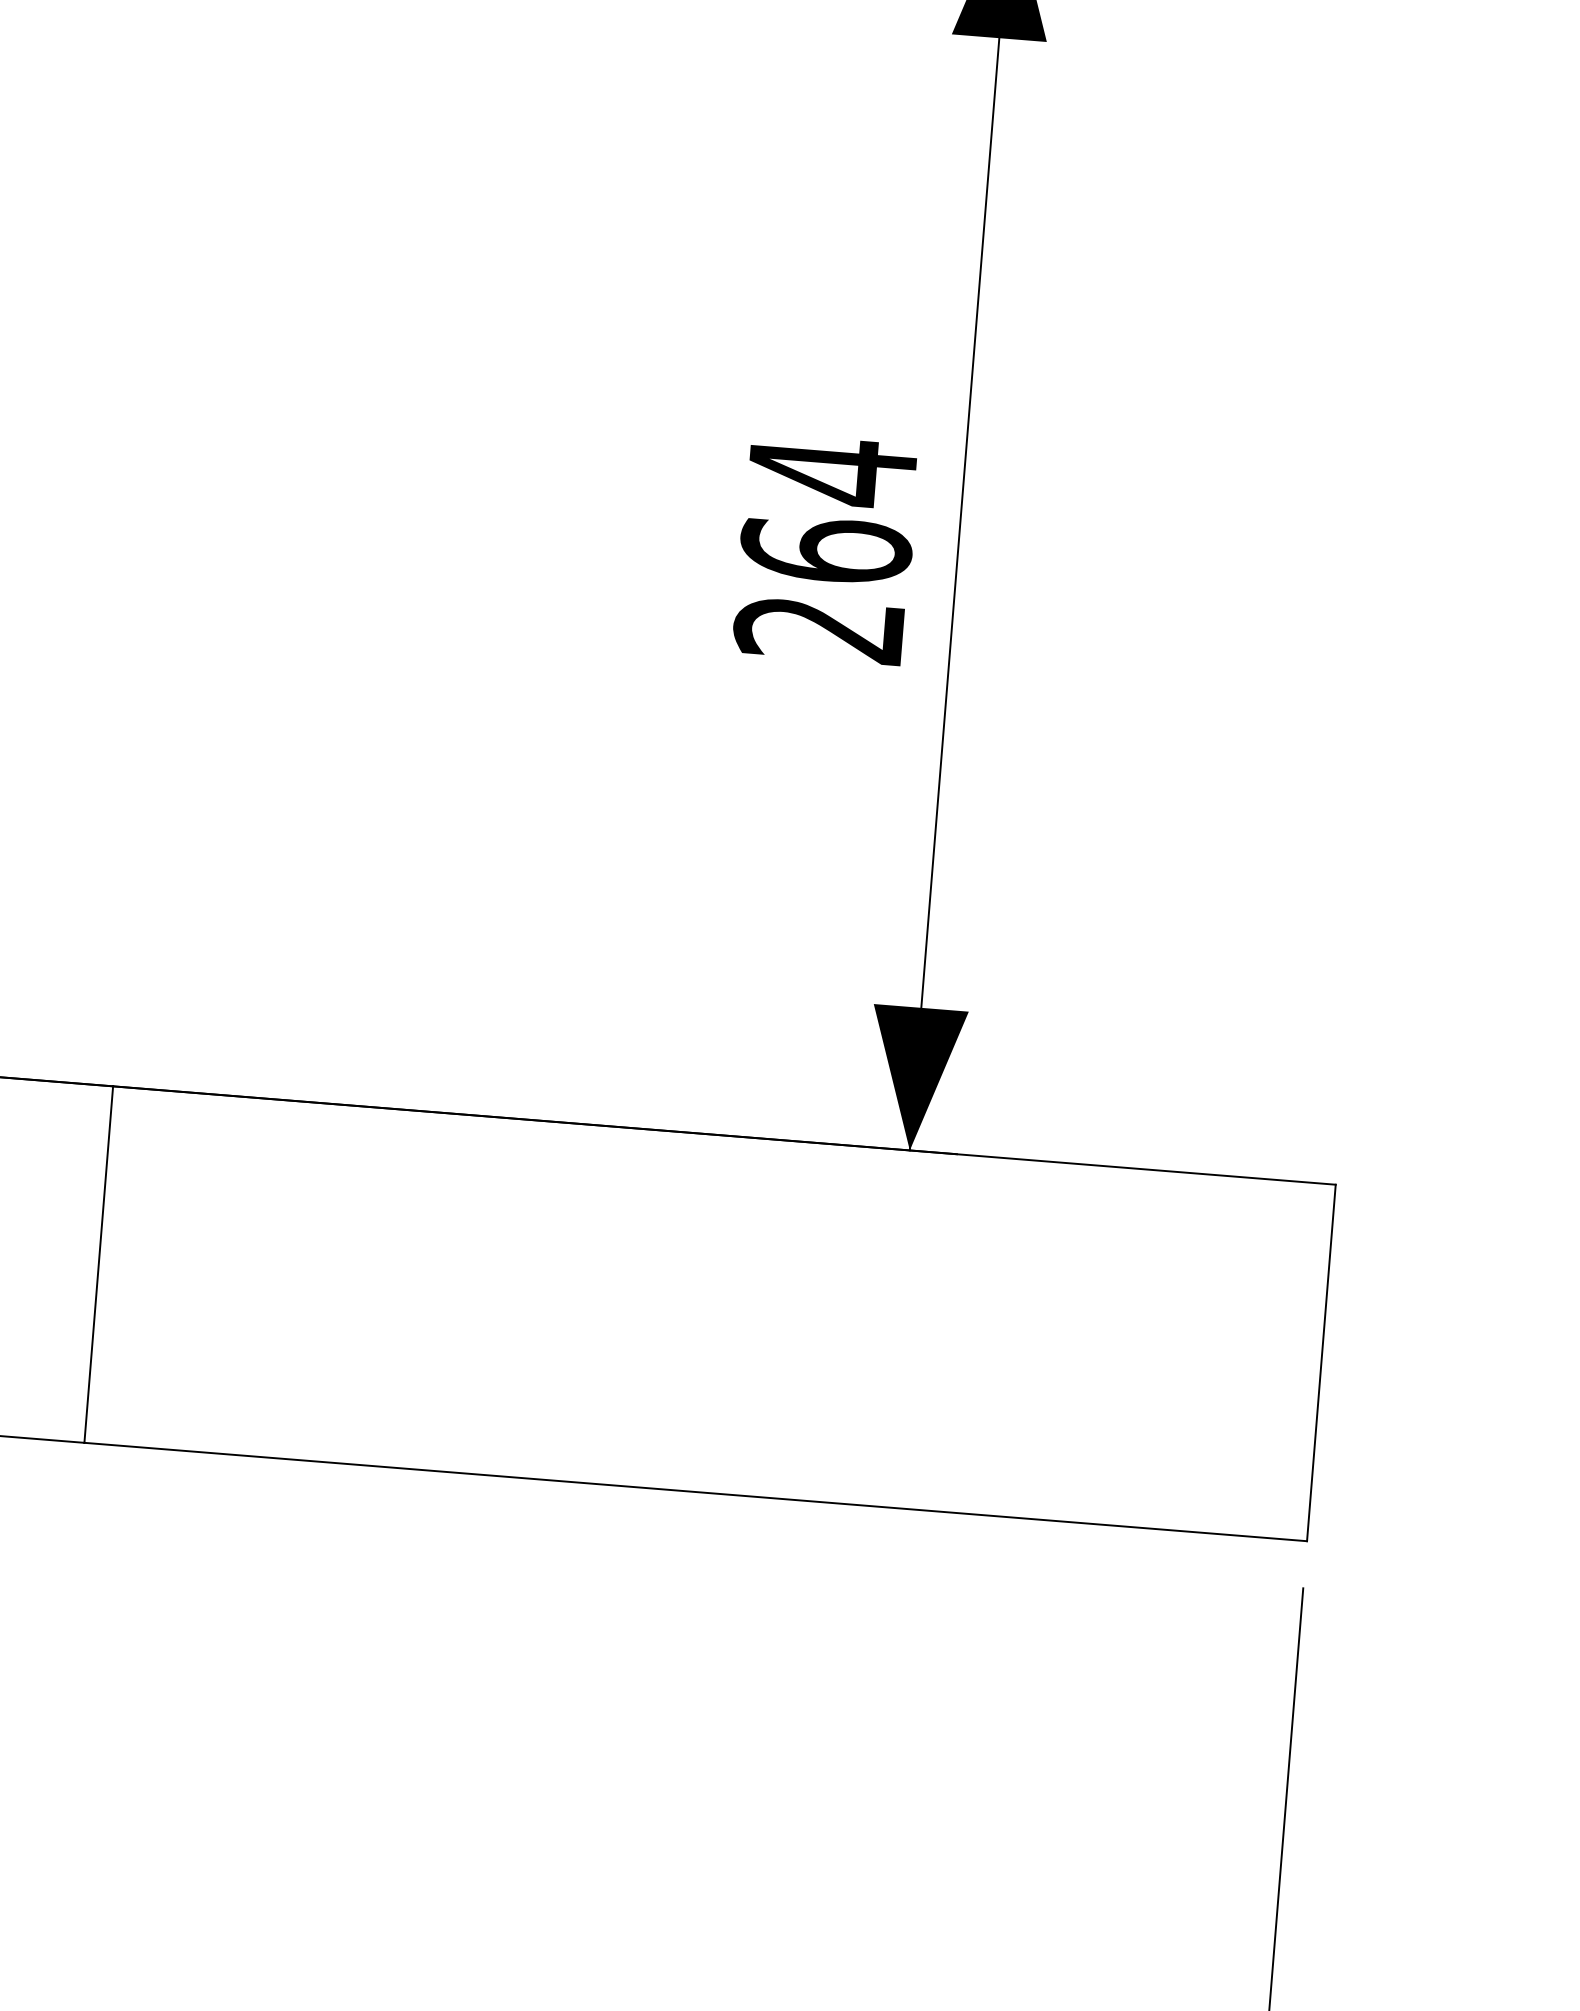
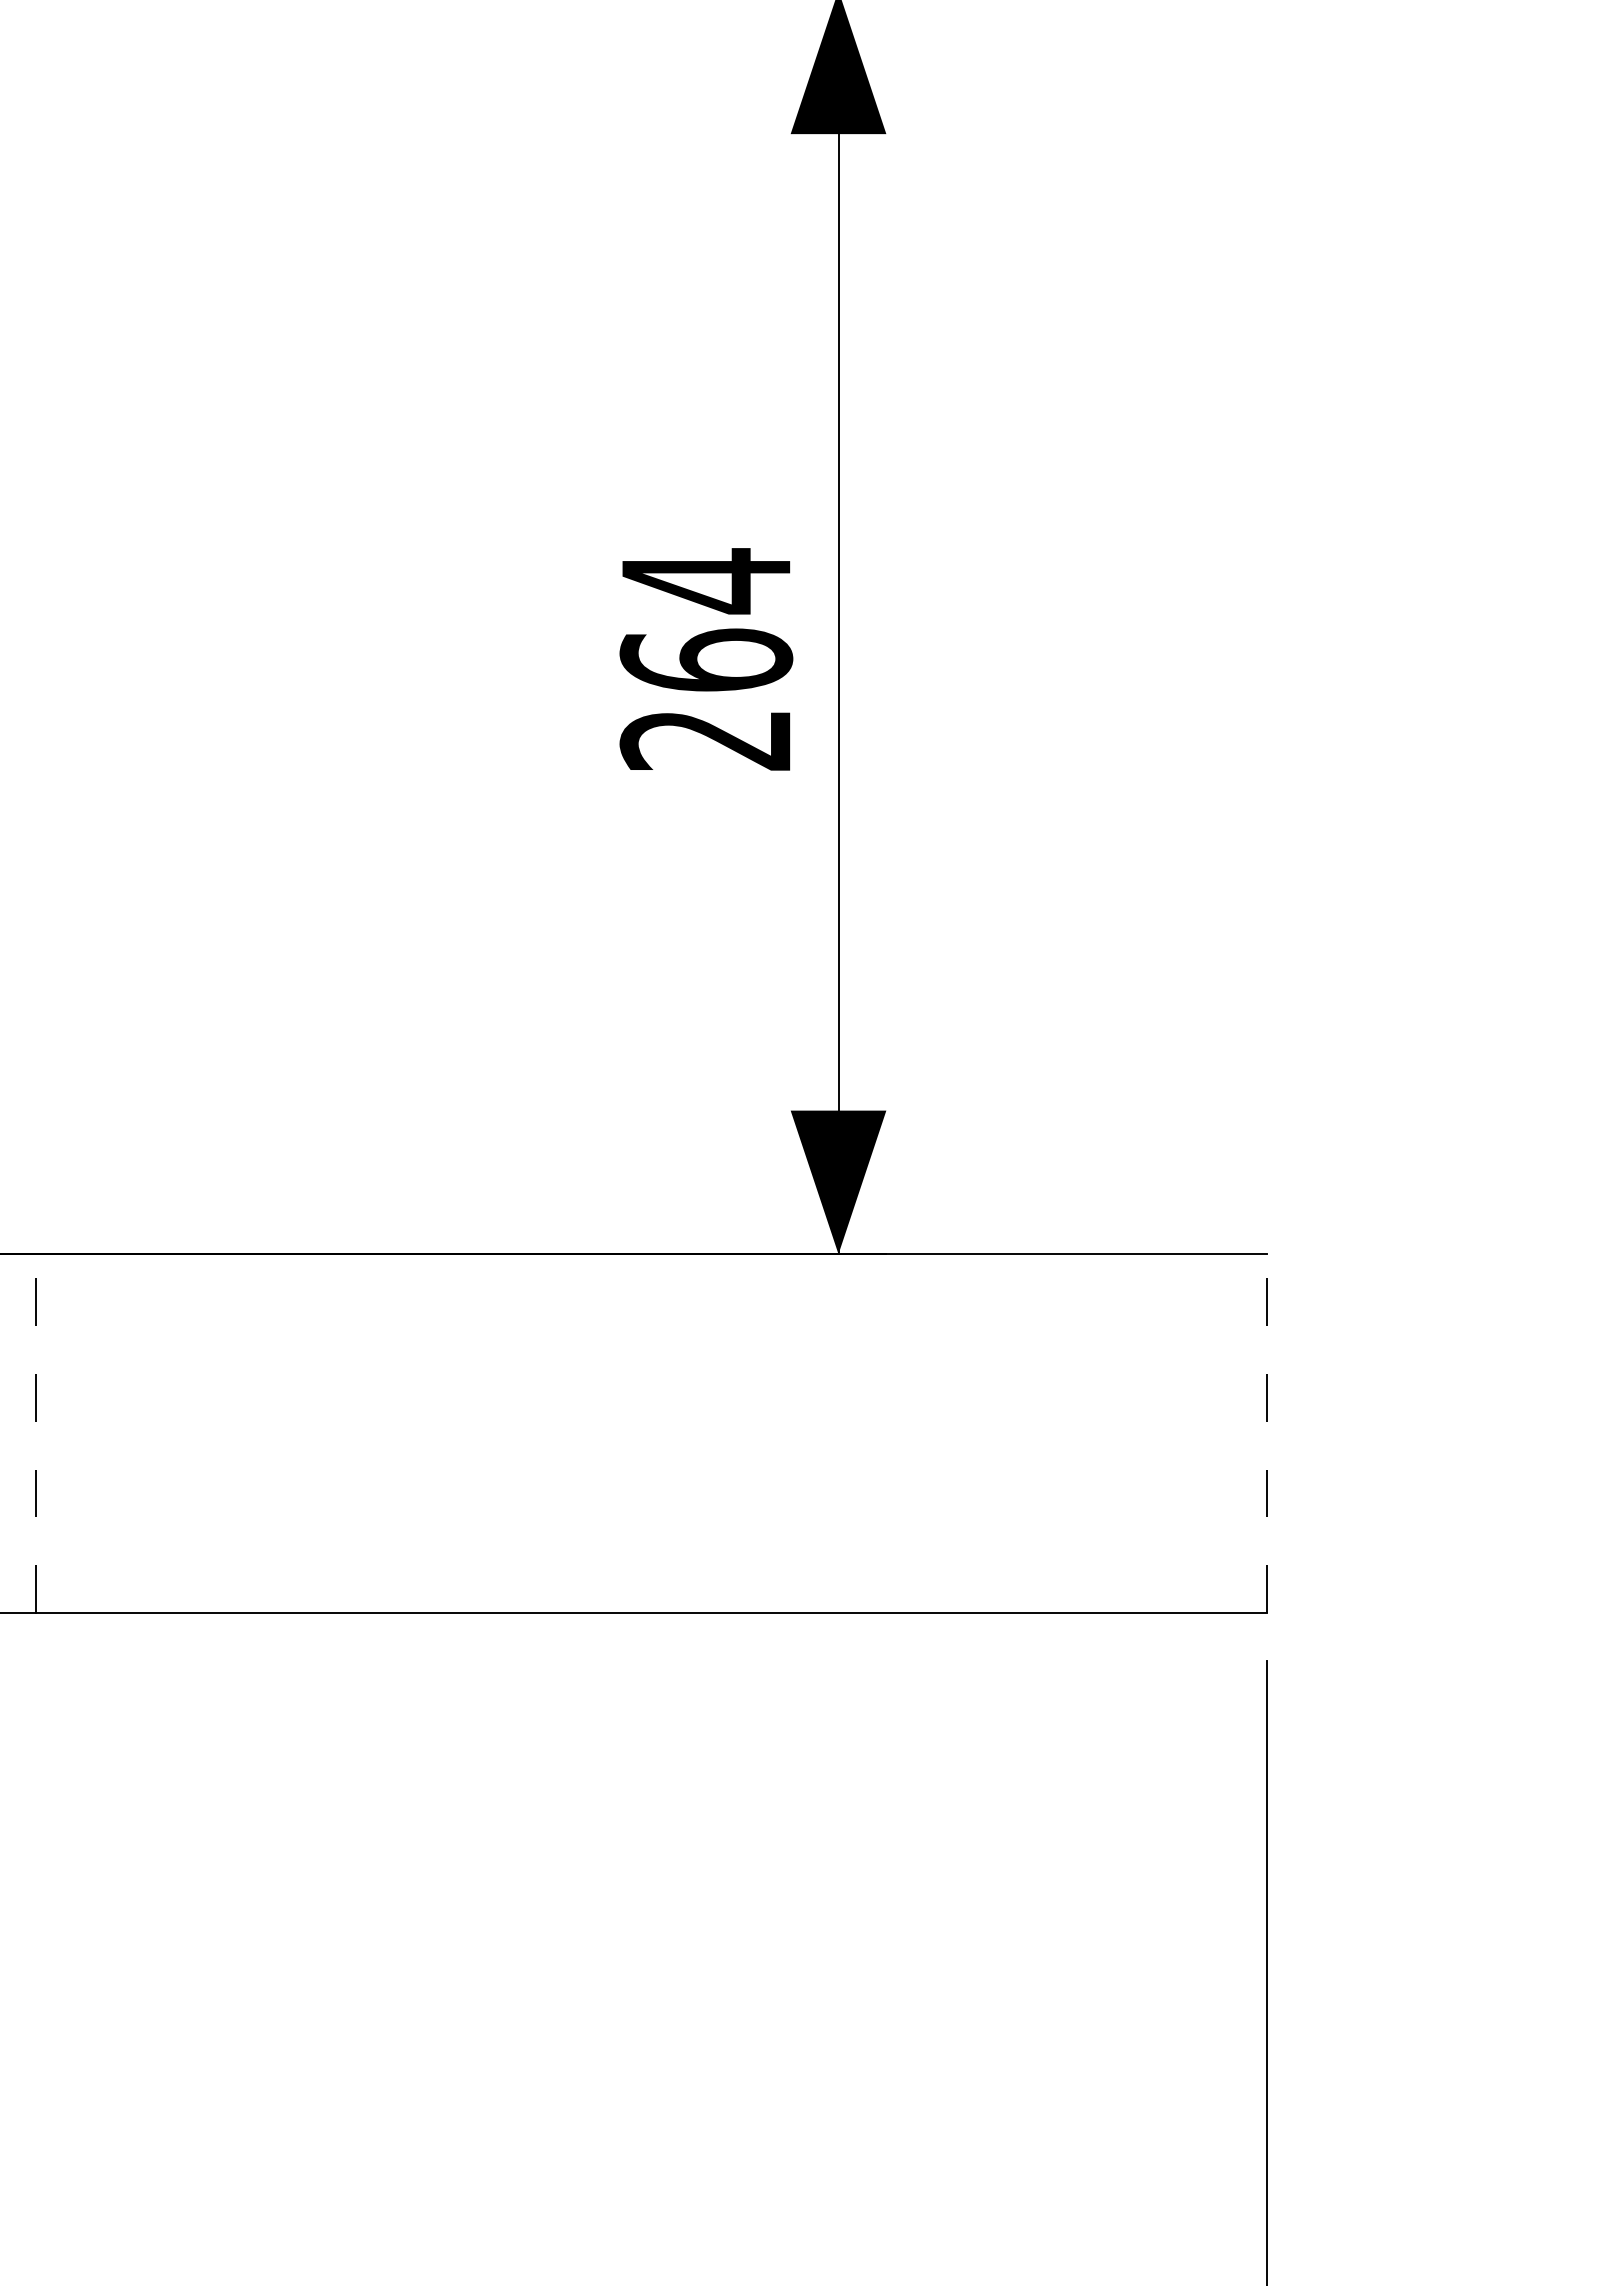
line: (99, 1264) -> (36, 1433), solid -> dashed
line: (1321, 1362) -> (1267, 1433), solid -> dashed

